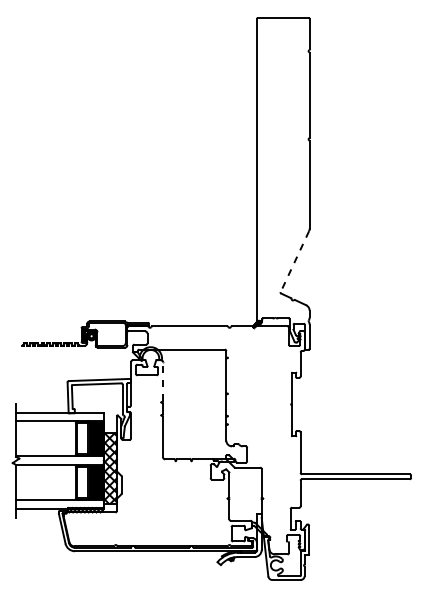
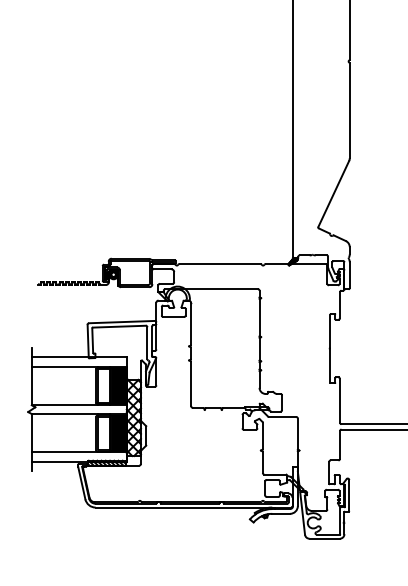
line: (294, 261) -> (333, 193), dashed -> solid
line: (163, 381) -> (191, 323), dashed -> solid

